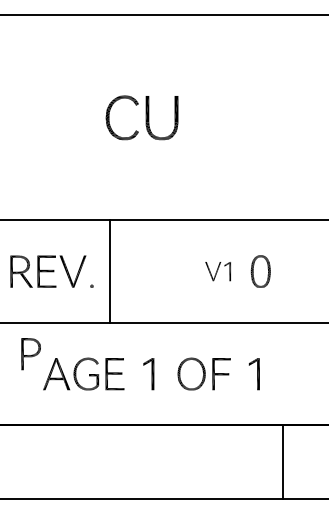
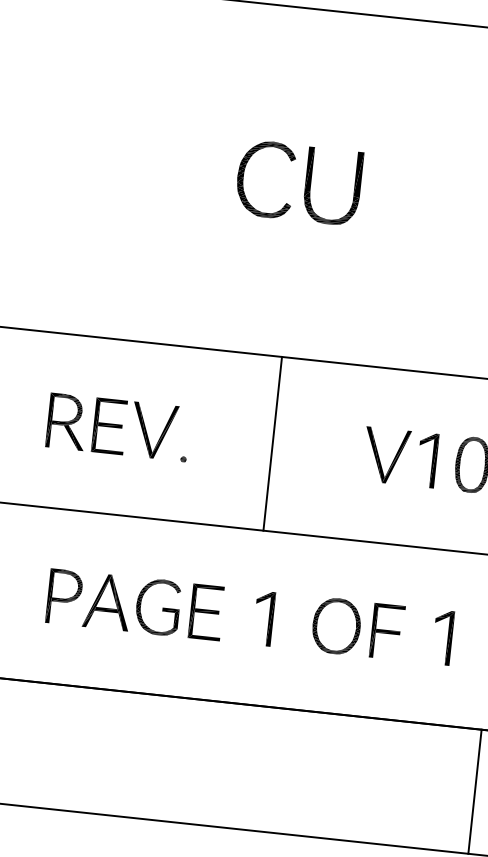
line: (110, 271) -> (273, 443), moved
part: (217, 271) -> (399, 457), size x1.67
part: (30, 354) -> (63, 597), moved

